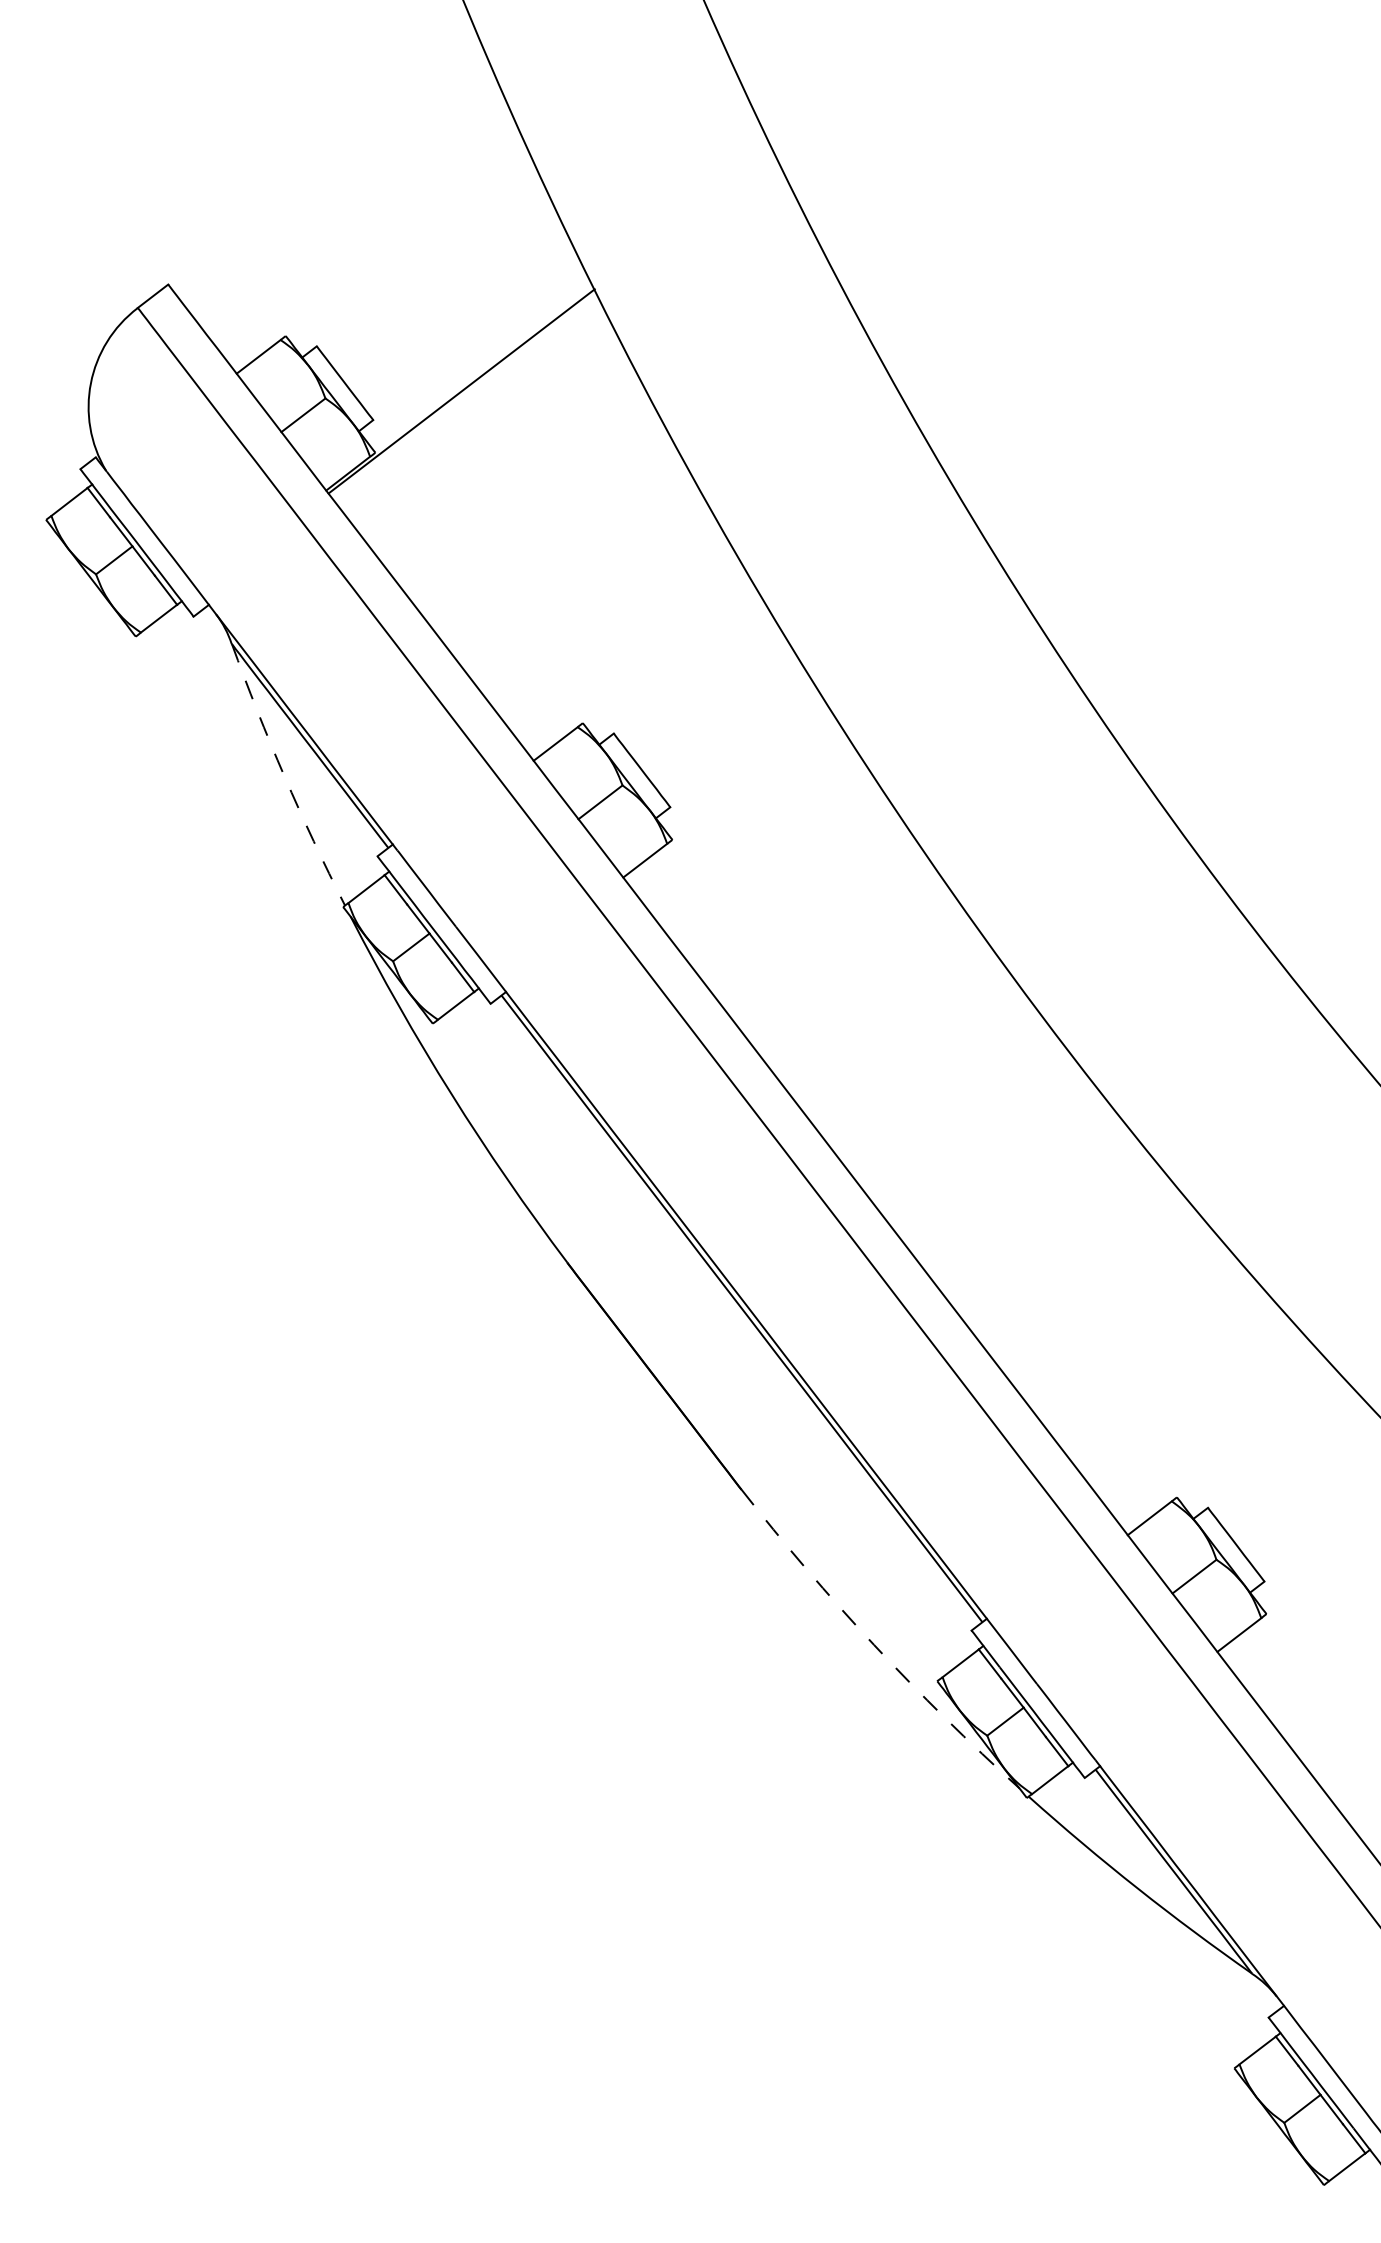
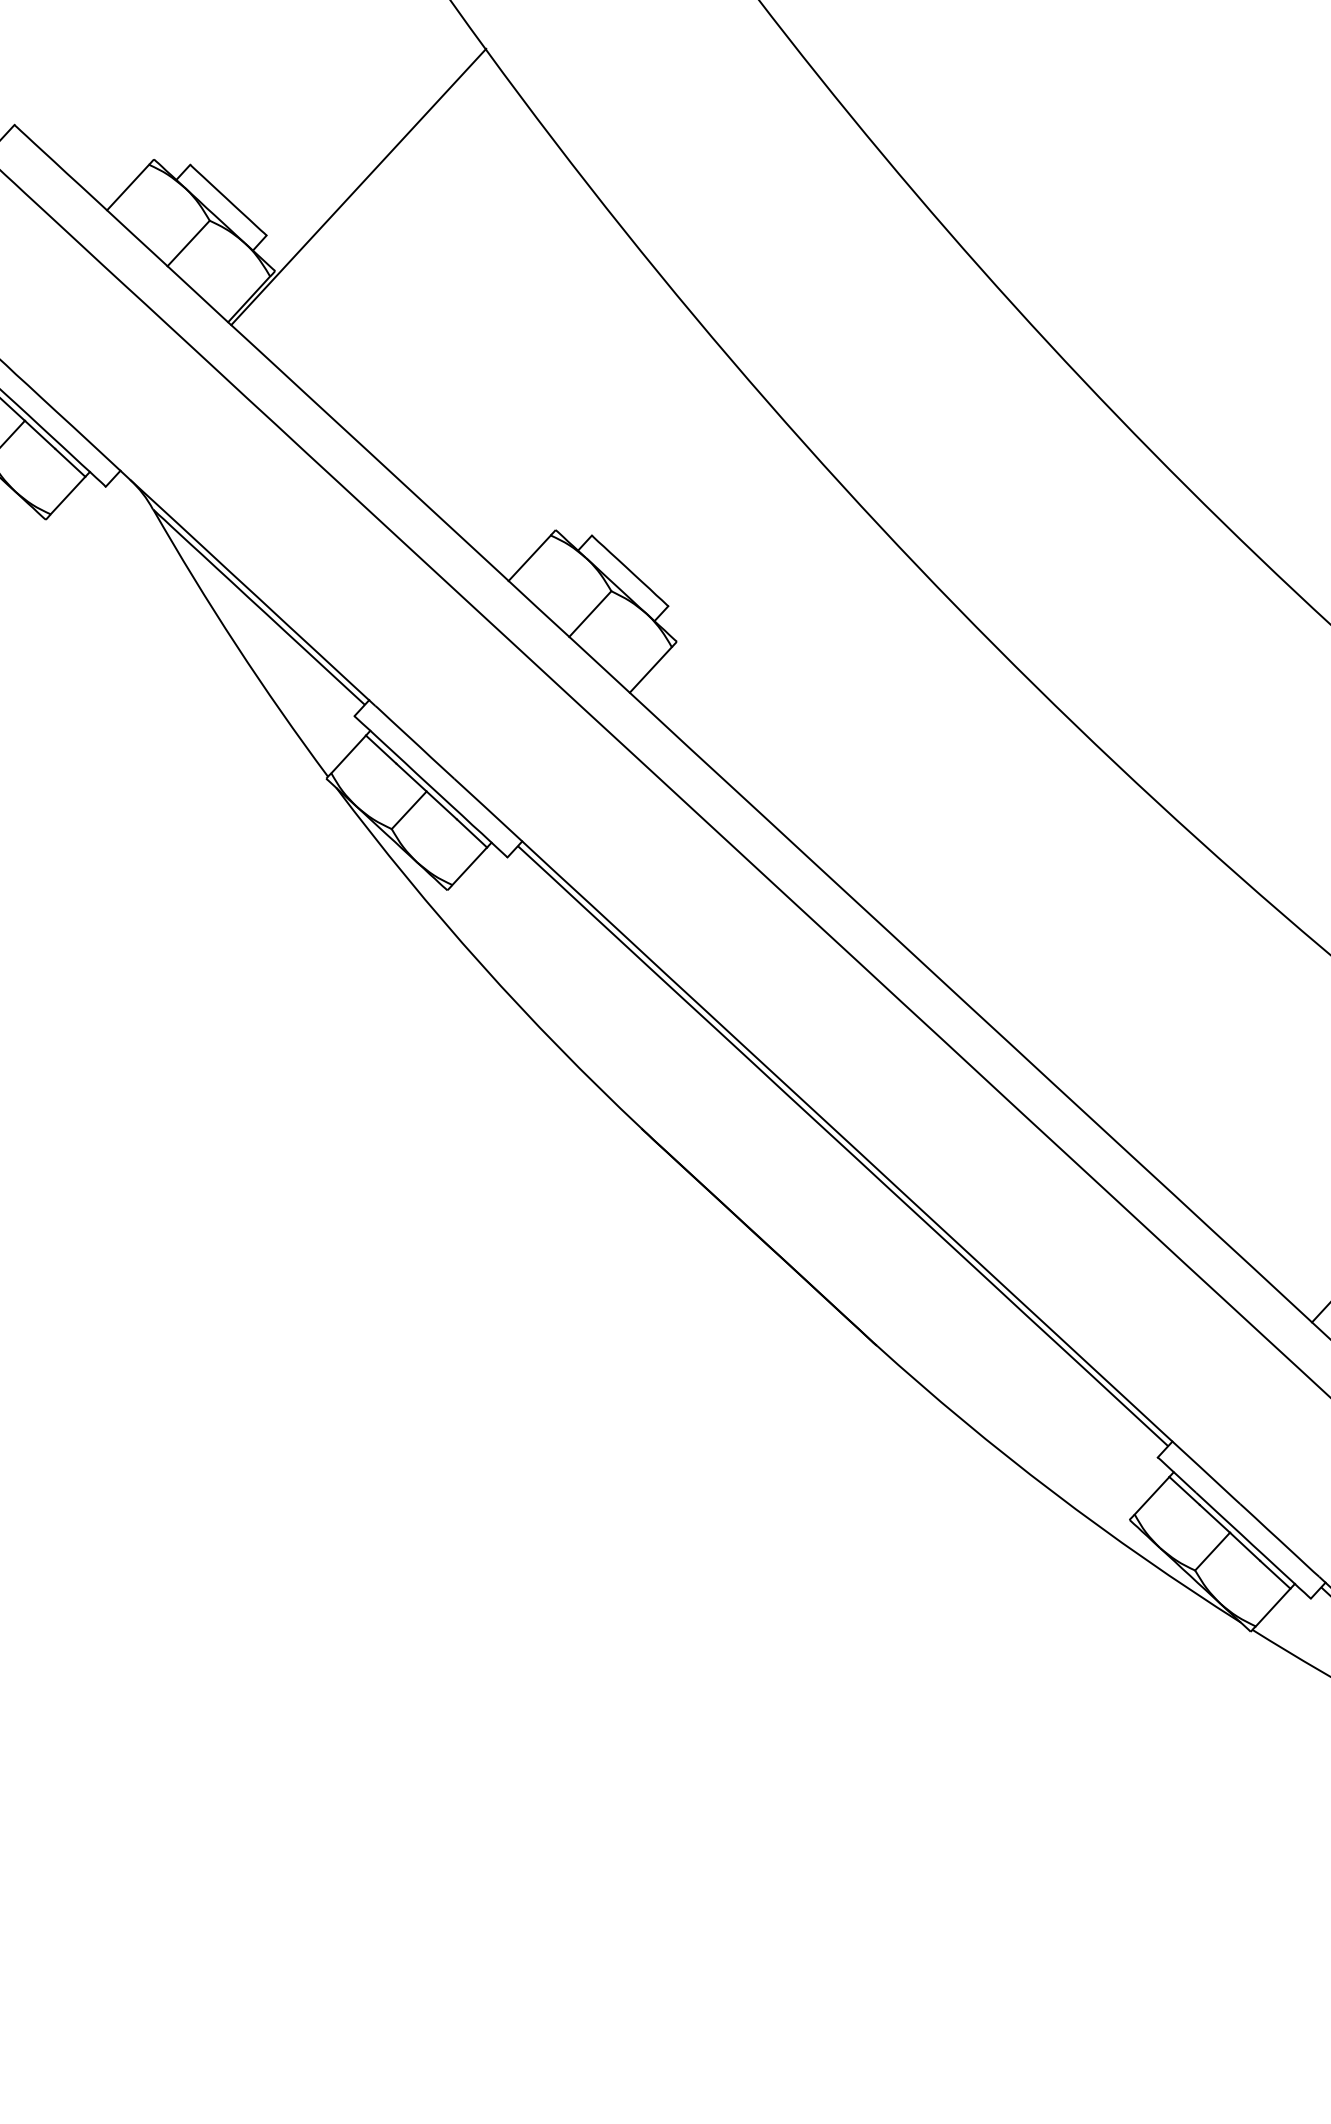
arc: (284, 776) -> (236, 645), dashed -> solid
arc: (874, 1645) -> (1053, 1492), dashed -> solid

